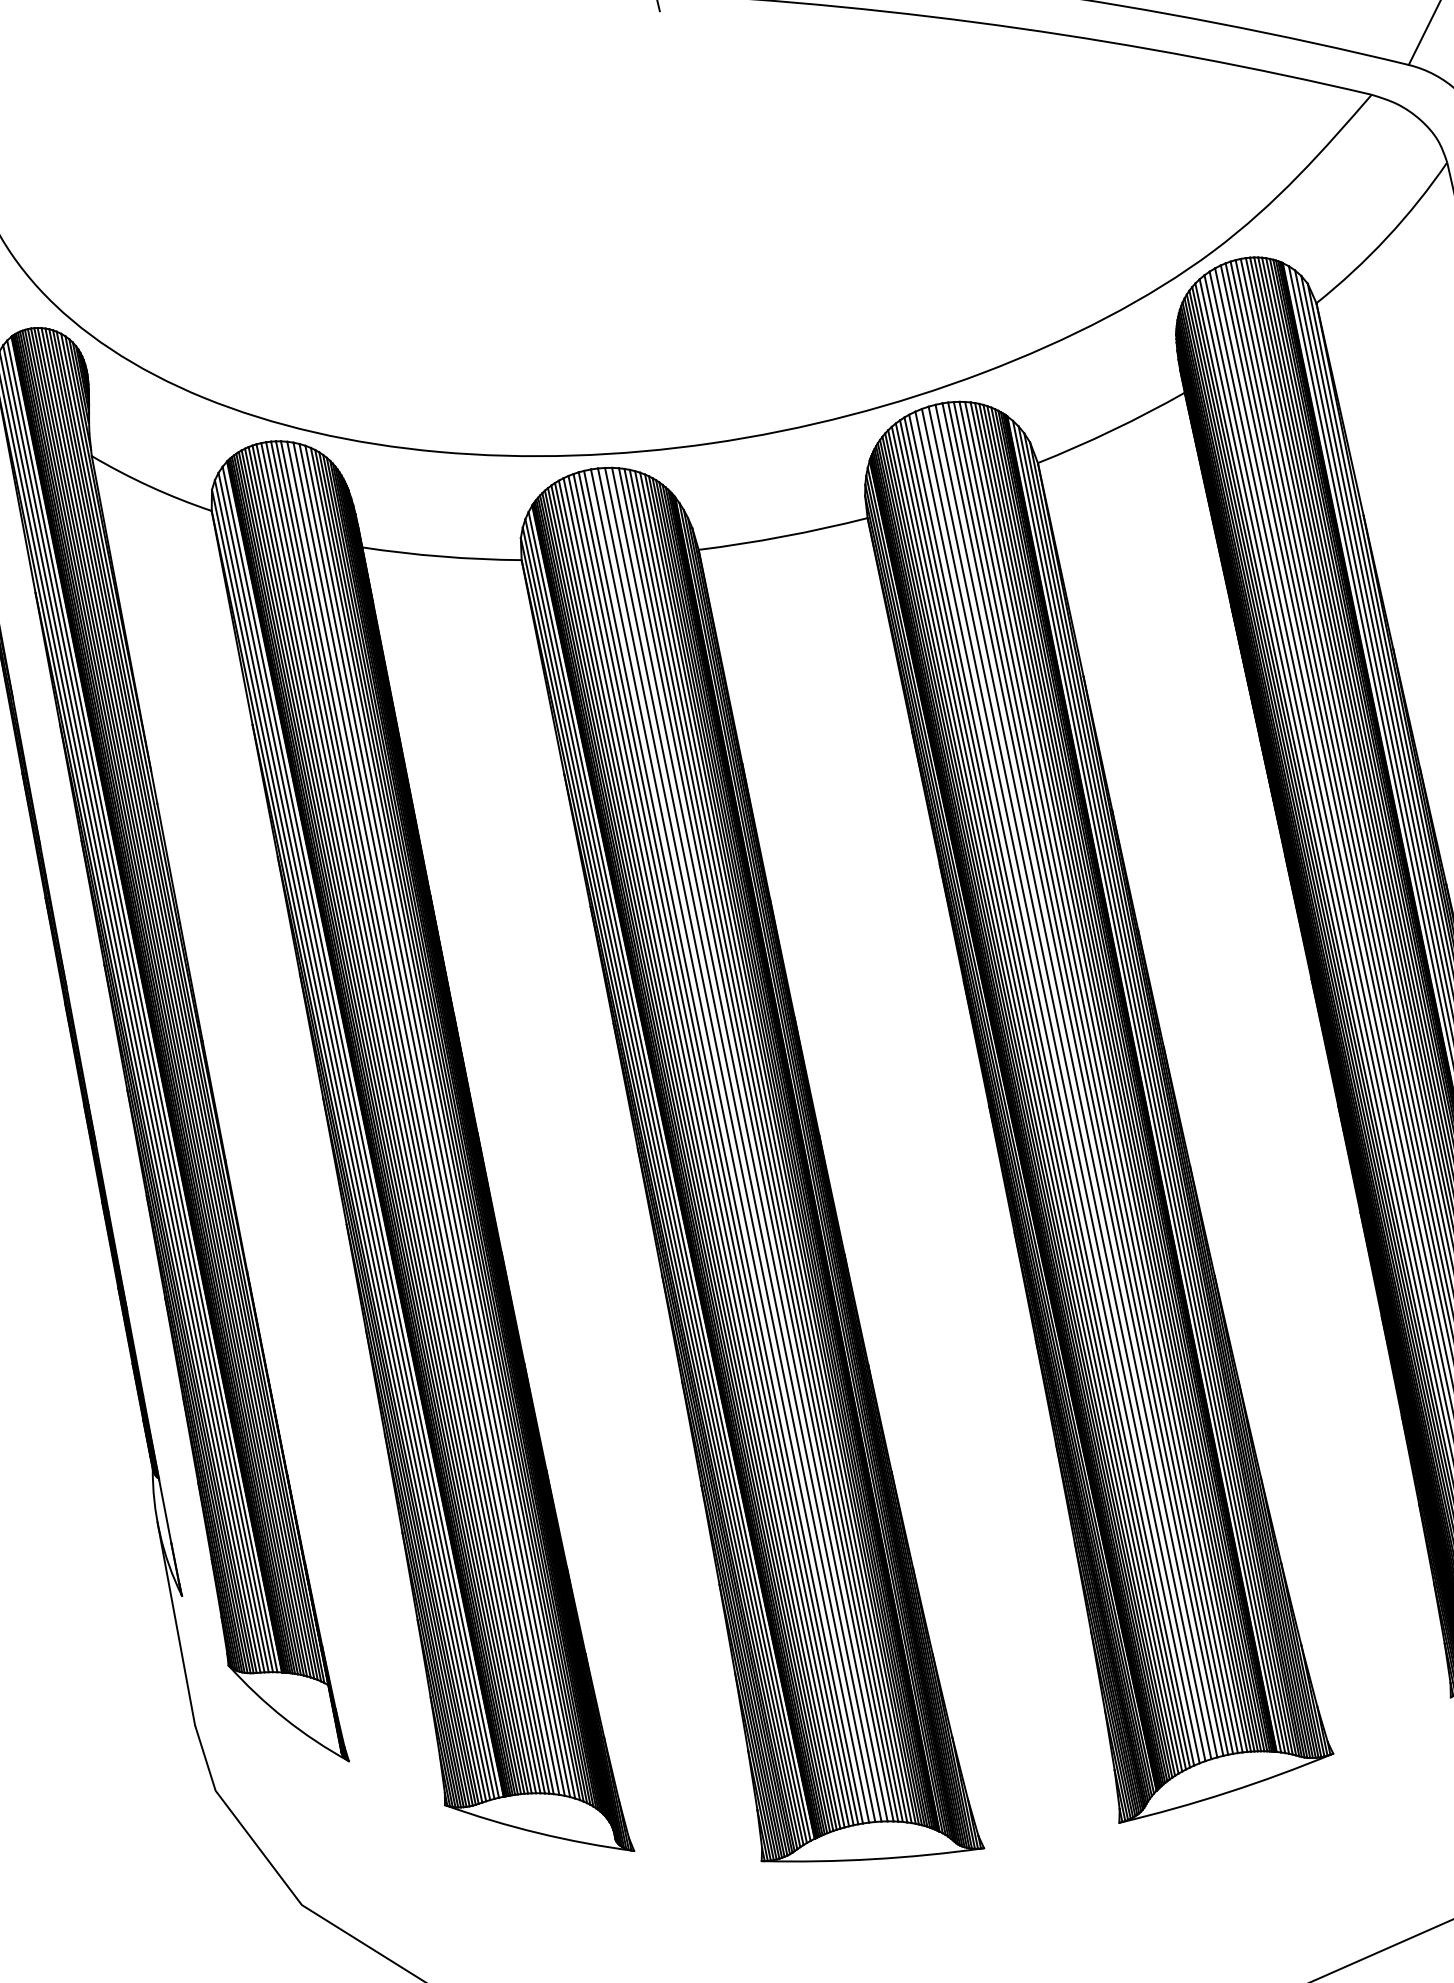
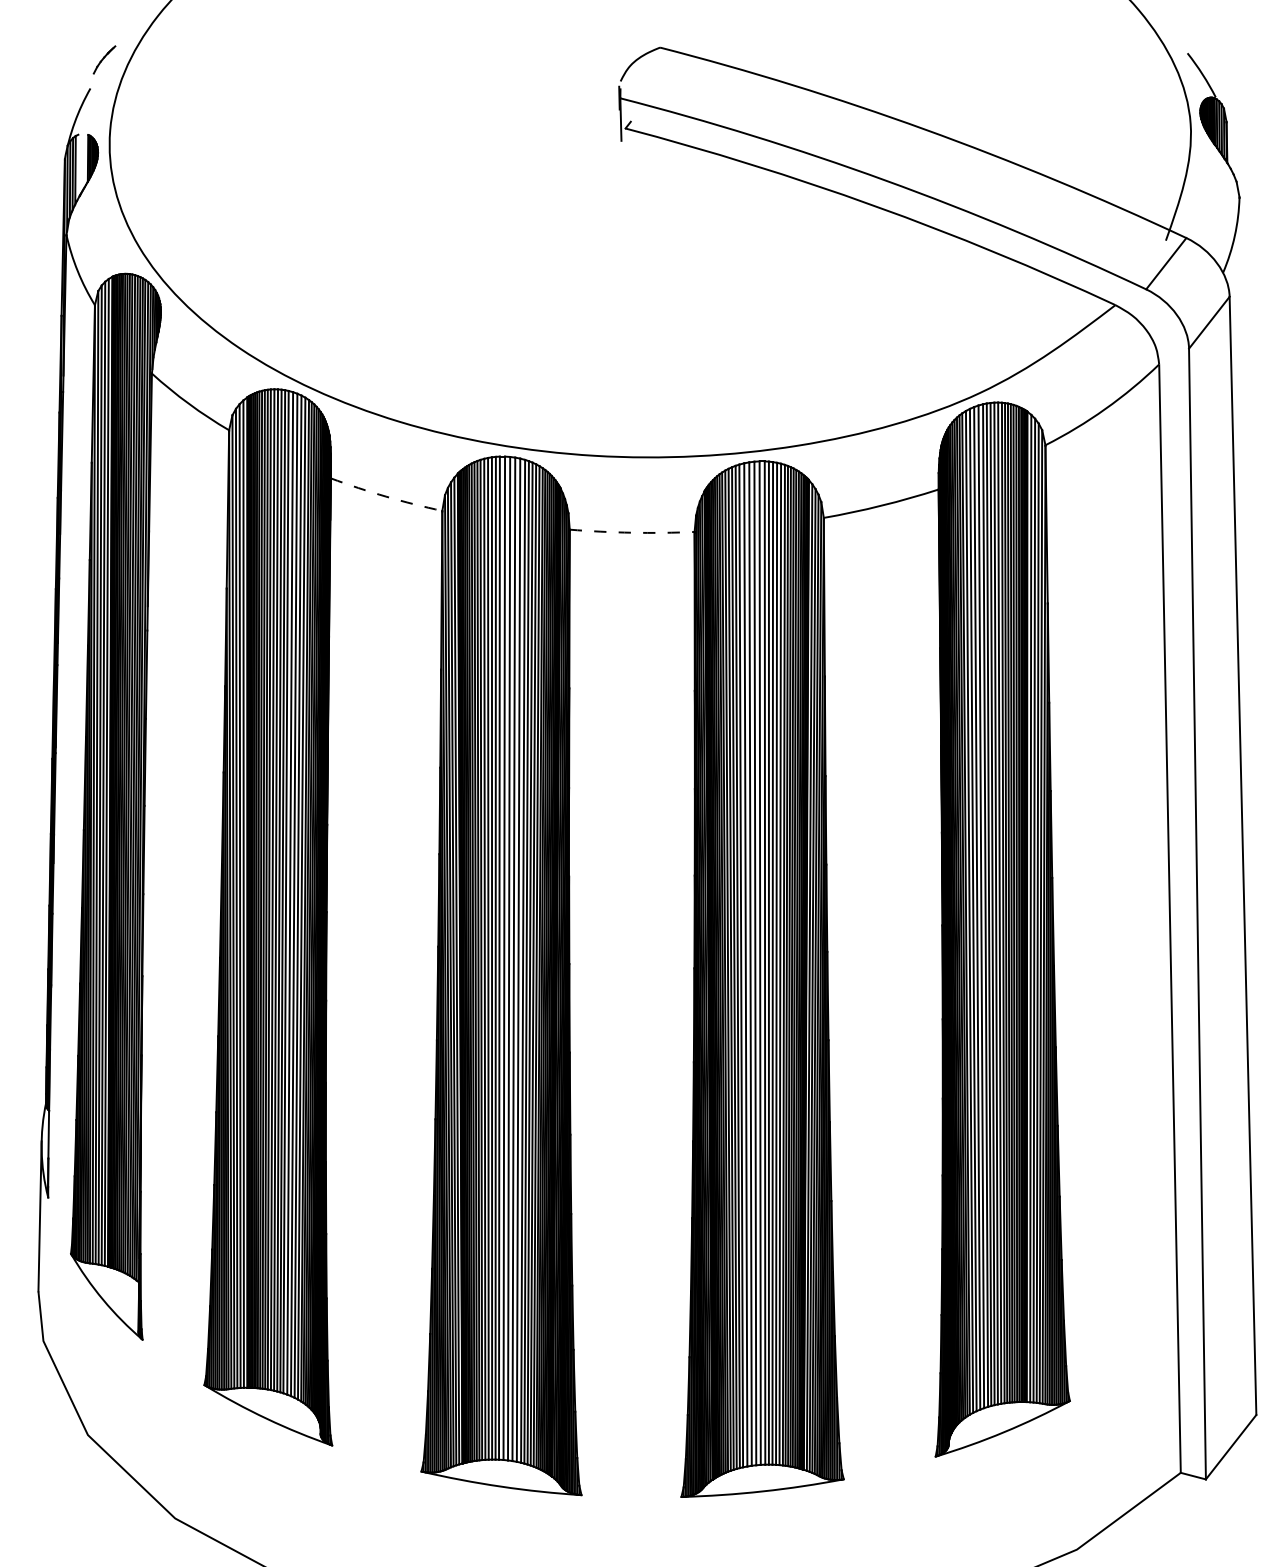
arc: (784, 536) -> (632, 532), solid -> dashed
arc: (442, 556) -> (386, 496), solid -> dashed

